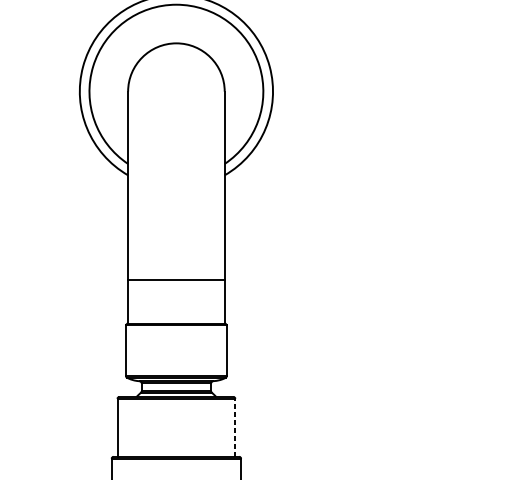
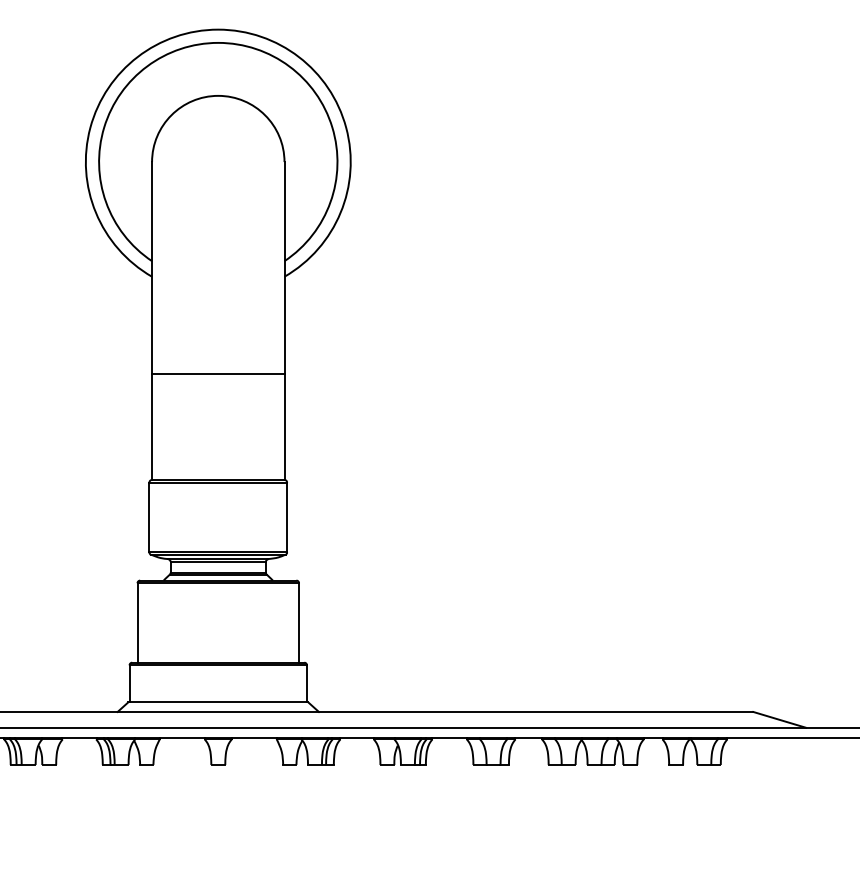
line: (176, 279) -> (218, 373), moved
line: (235, 427) -> (299, 622), dashed -> solid

